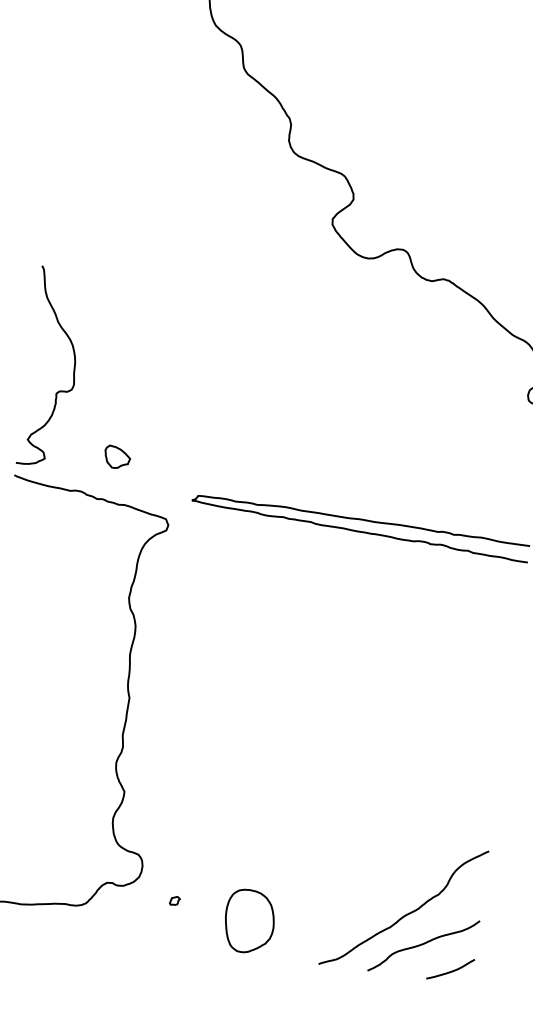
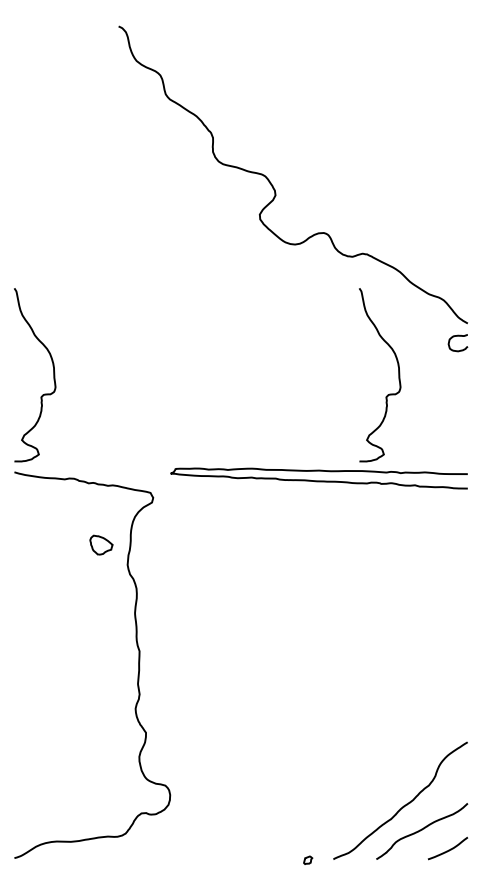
curve: (466, 423) -> (398, 375), added
part: (117, 456) -> (101, 544), moved
part: (175, 900) -> (308, 859), moved
part: (249, 921) -> (268, 830), removed

